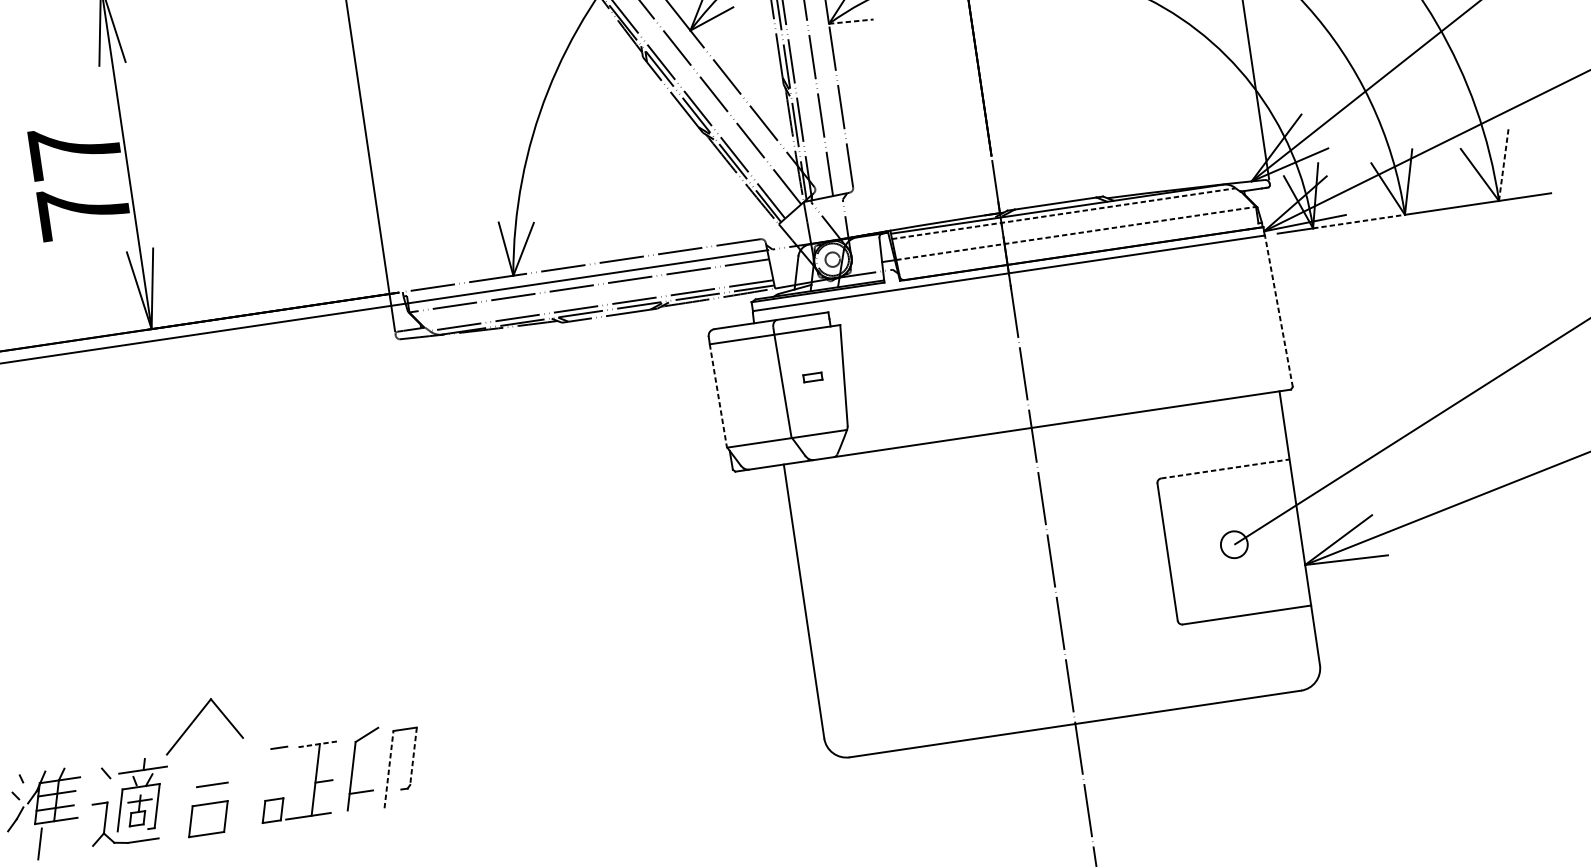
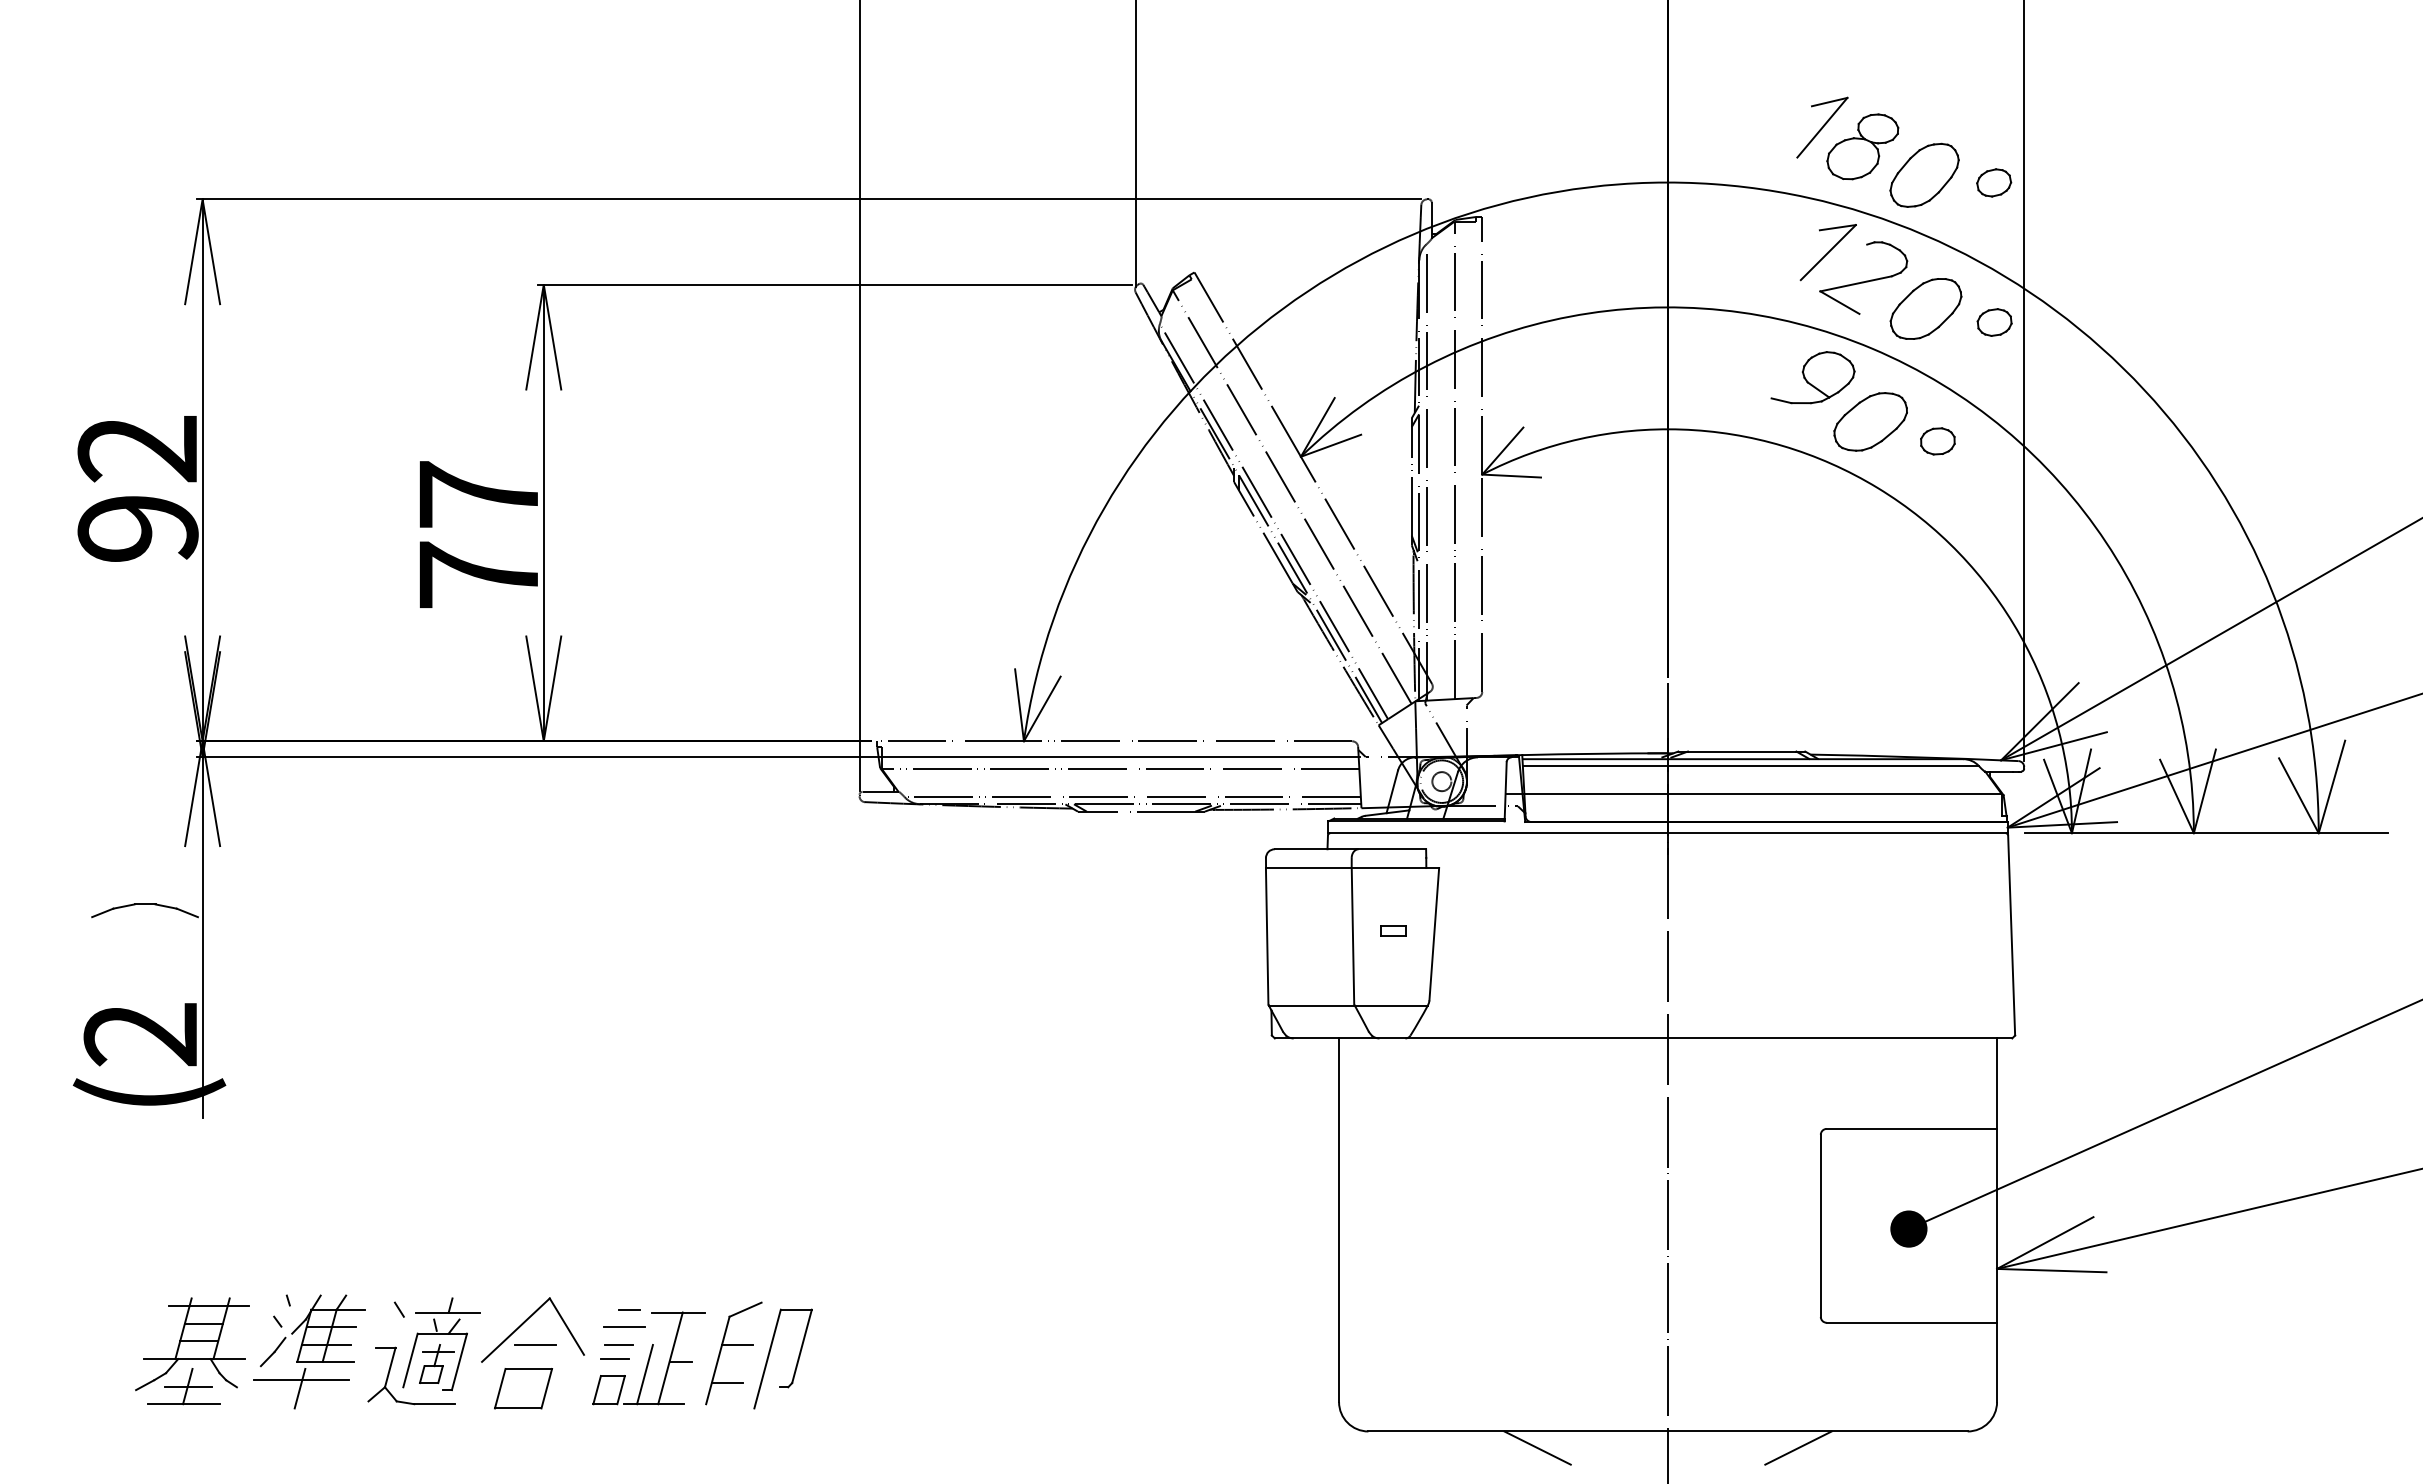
line: (851, 21) -> (1512, 476), dashed -> solid
line: (1504, 164) -> (2332, 786), dashed -> solid
line: (1064, 213) -> (1751, 766), dashed -> solid
line: (1358, 221) -> (2132, 833), dashed -> solid
line: (1076, 233) -> (1763, 794), dashed -> solid
line: (1278, 312) -> (2011, 935), dashed -> solid
line: (718, 395) -> (1267, 936), dashed -> solid
line: (1225, 468) -> (1912, 1128), dashed -> solid
fill: (1233, 544) -> (1908, 1228), added
part: (195, 720) -> (525, 1322), moved
line: (1175, 721) -> (1798, 1447), added
line: (316, 744) -> (678, 1312), dashed -> solid
line: (978, 750) -> (1537, 1447), added
line: (413, 756) -> (802, 1346), dashed -> solid
line: (277, 761) -> (624, 1326), added
line: (364, 762) -> (737, 1344), added
line: (388, 769) -> (767, 1358), dashed -> solid
line: (275, 775) -> (619, 1344), added
line: (274, 786) -> (615, 1359), added
line: (297, 794) -> (644, 1374), added
line: (40, 837) -> (301, 1380), added

